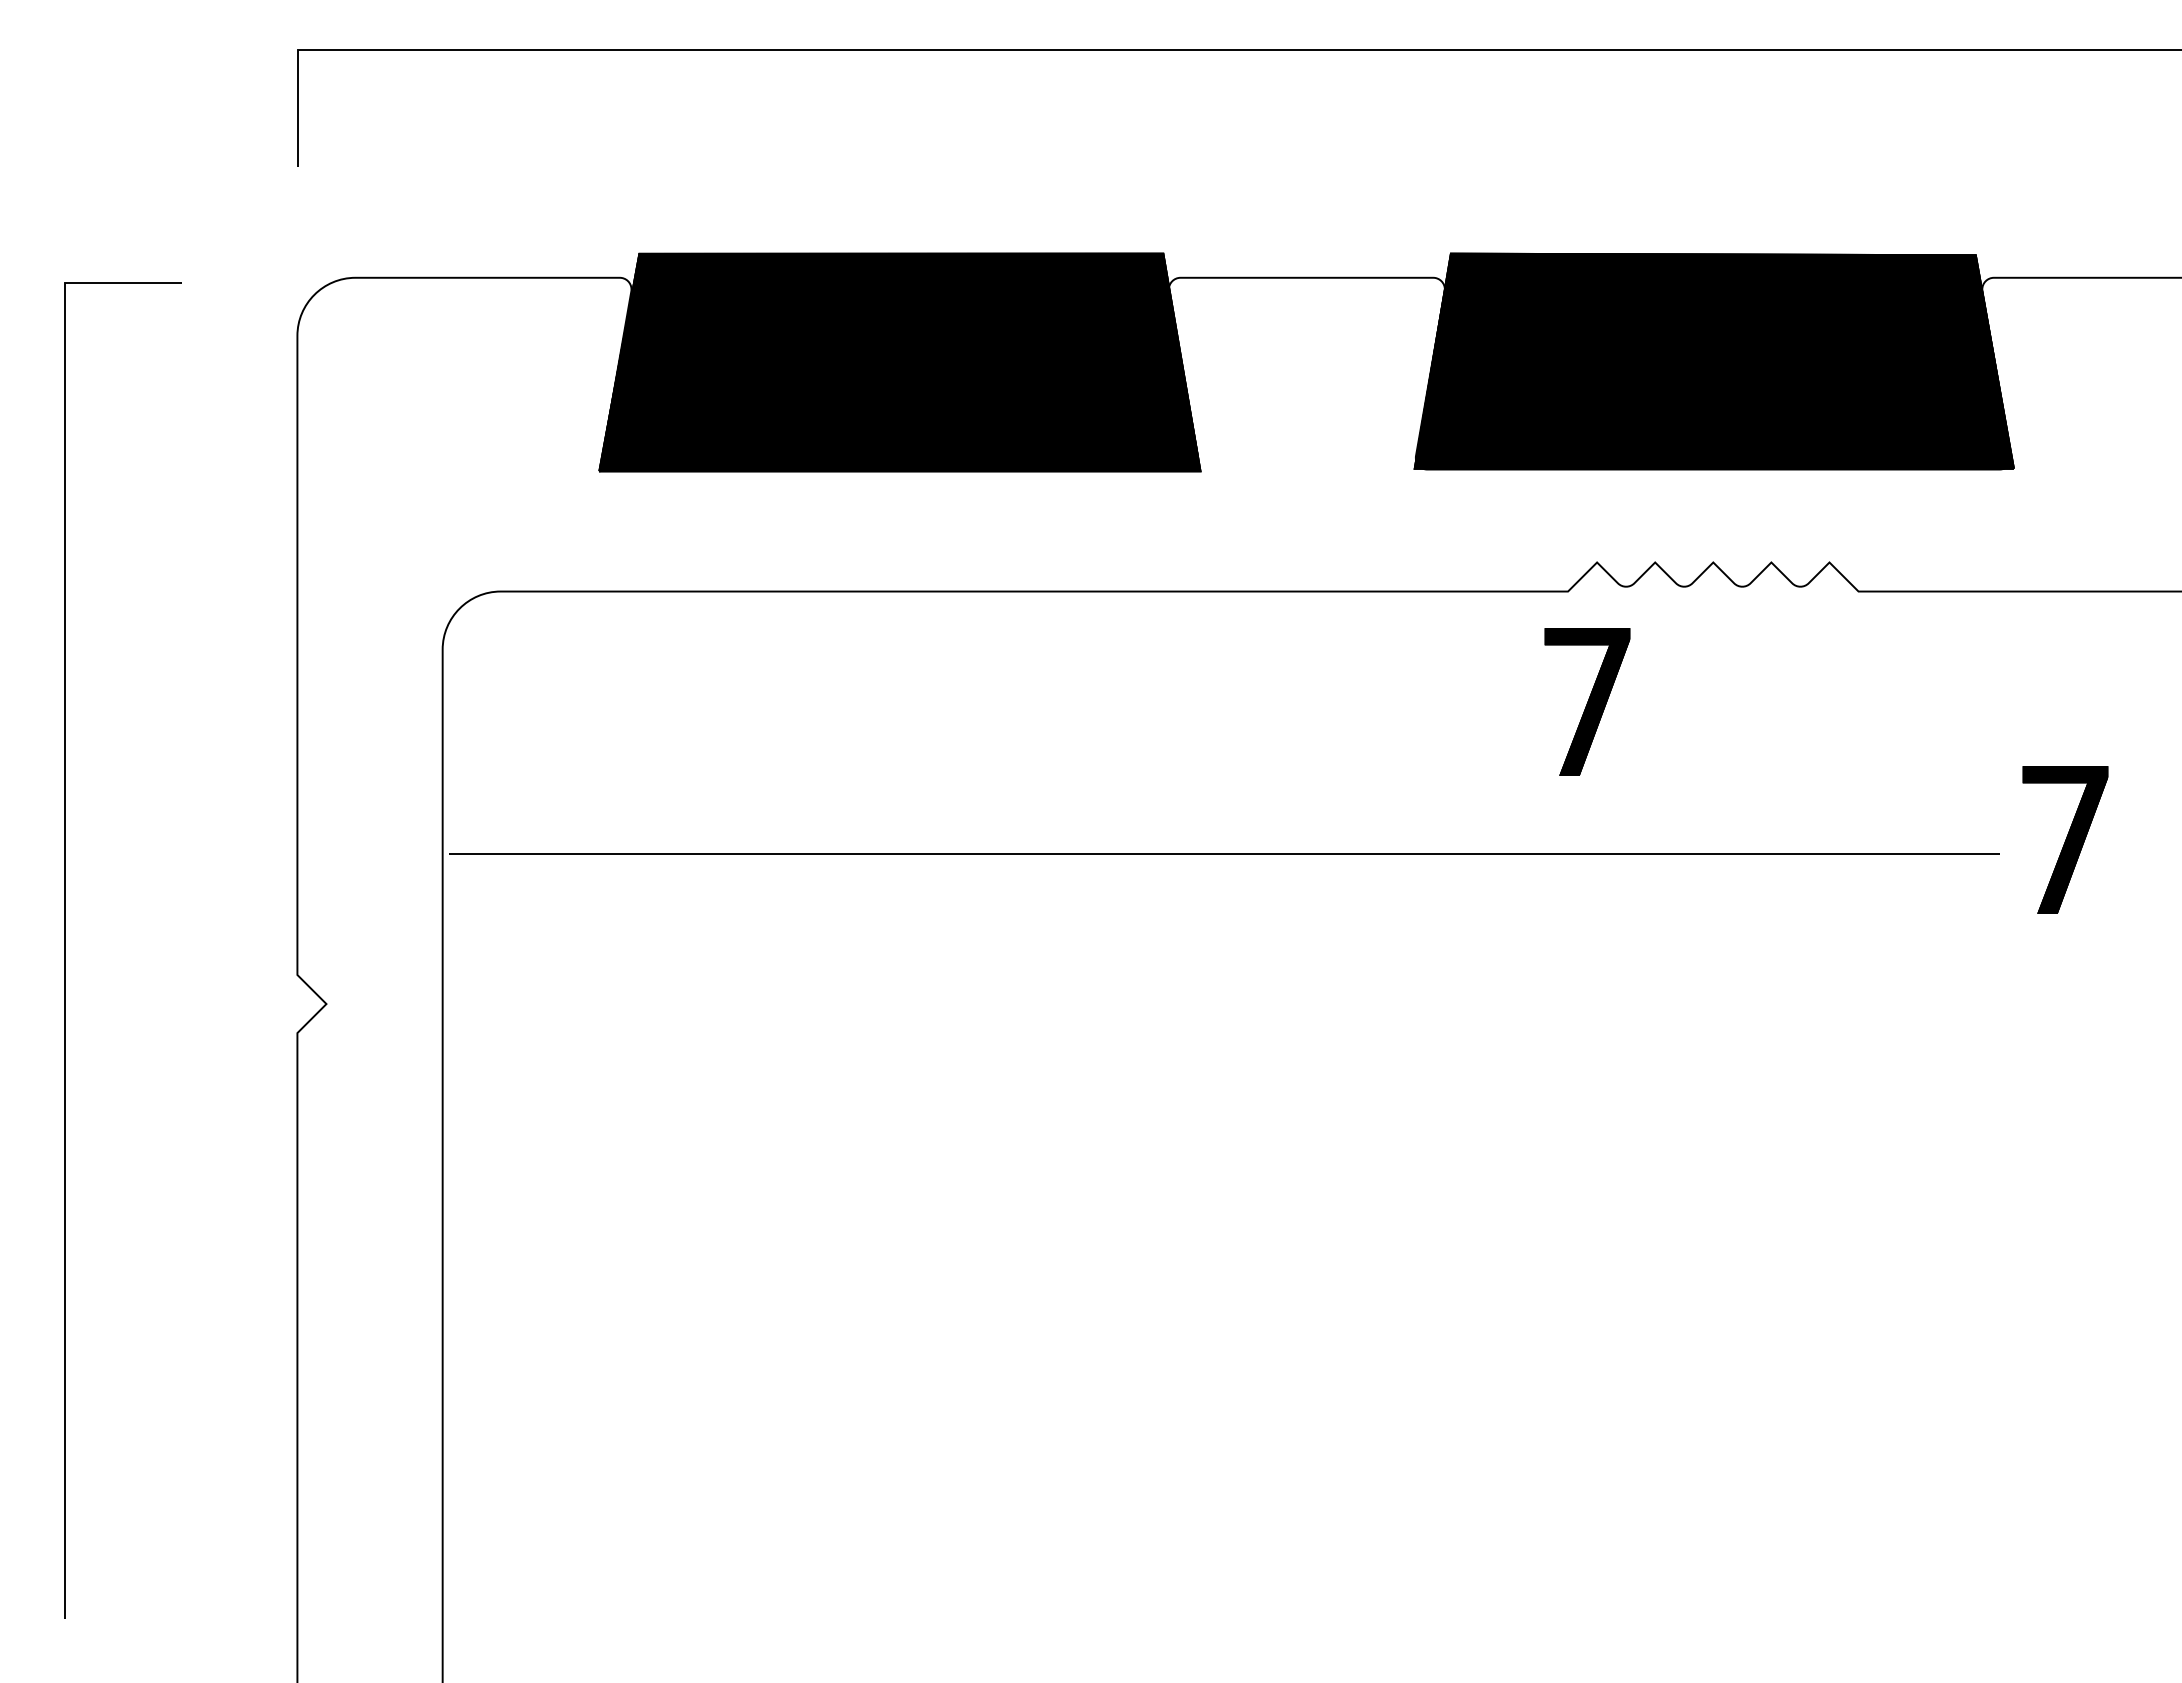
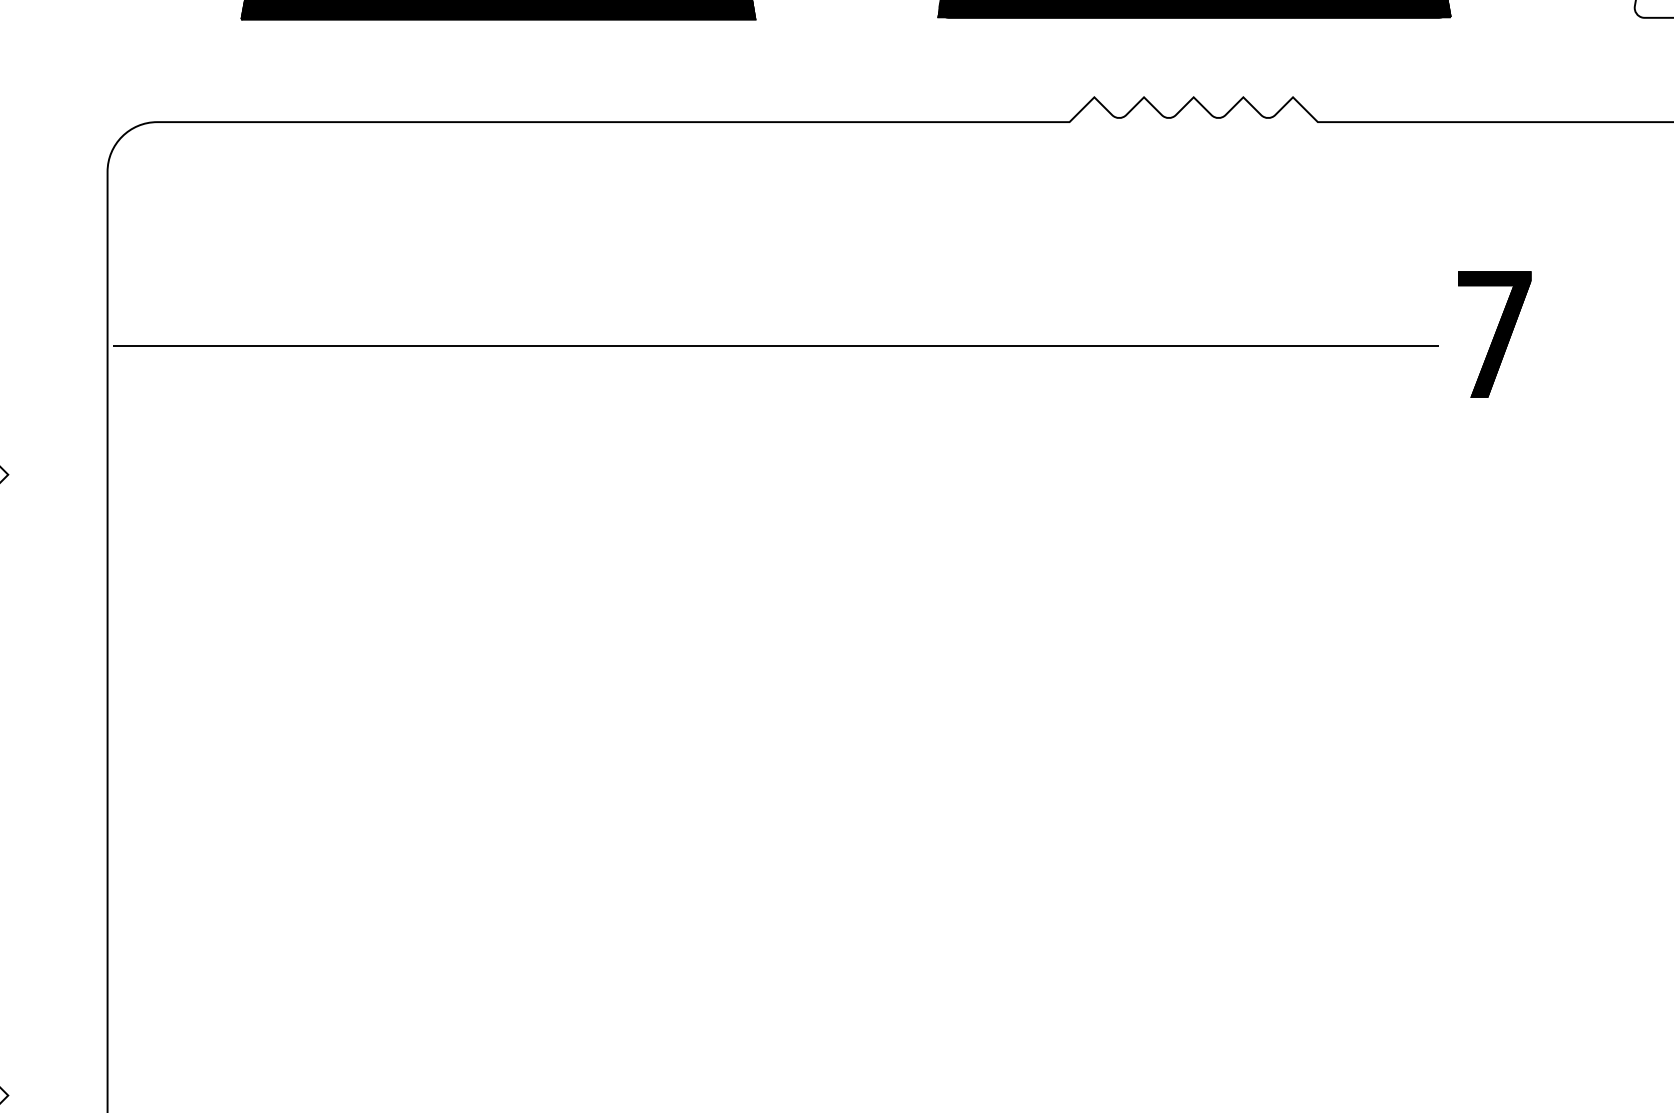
part: (1587, 701) -> (1086, 216), removed

